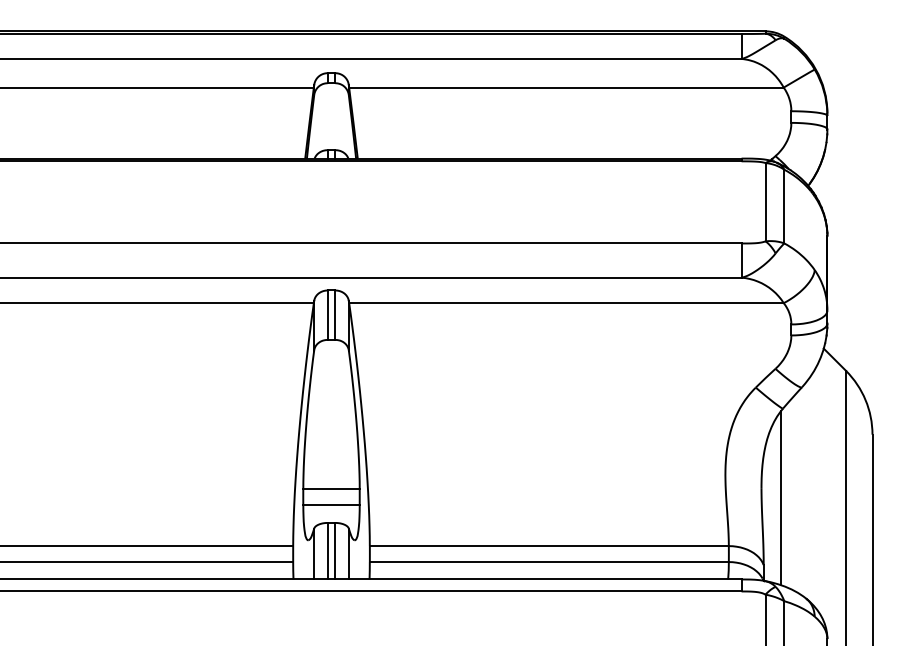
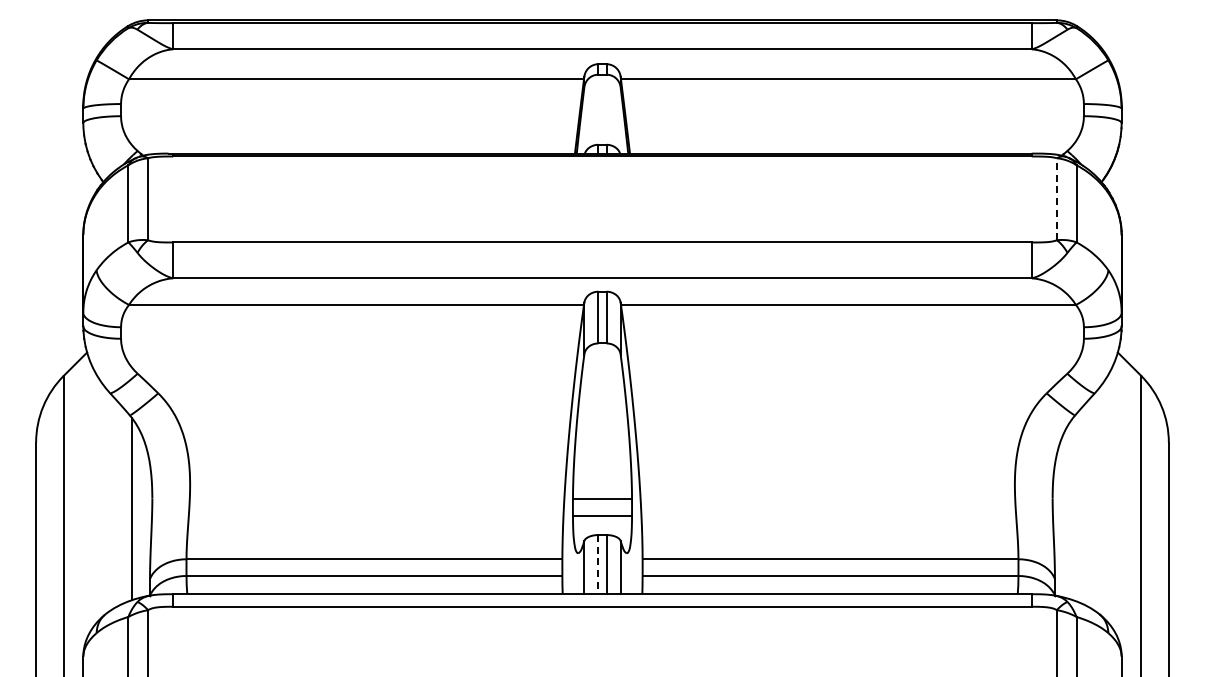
line: (765, 202) -> (1056, 199), solid -> dashed
line: (781, 497) -> (1073, 508), removed
line: (327, 551) -> (598, 564), solid -> dashed

